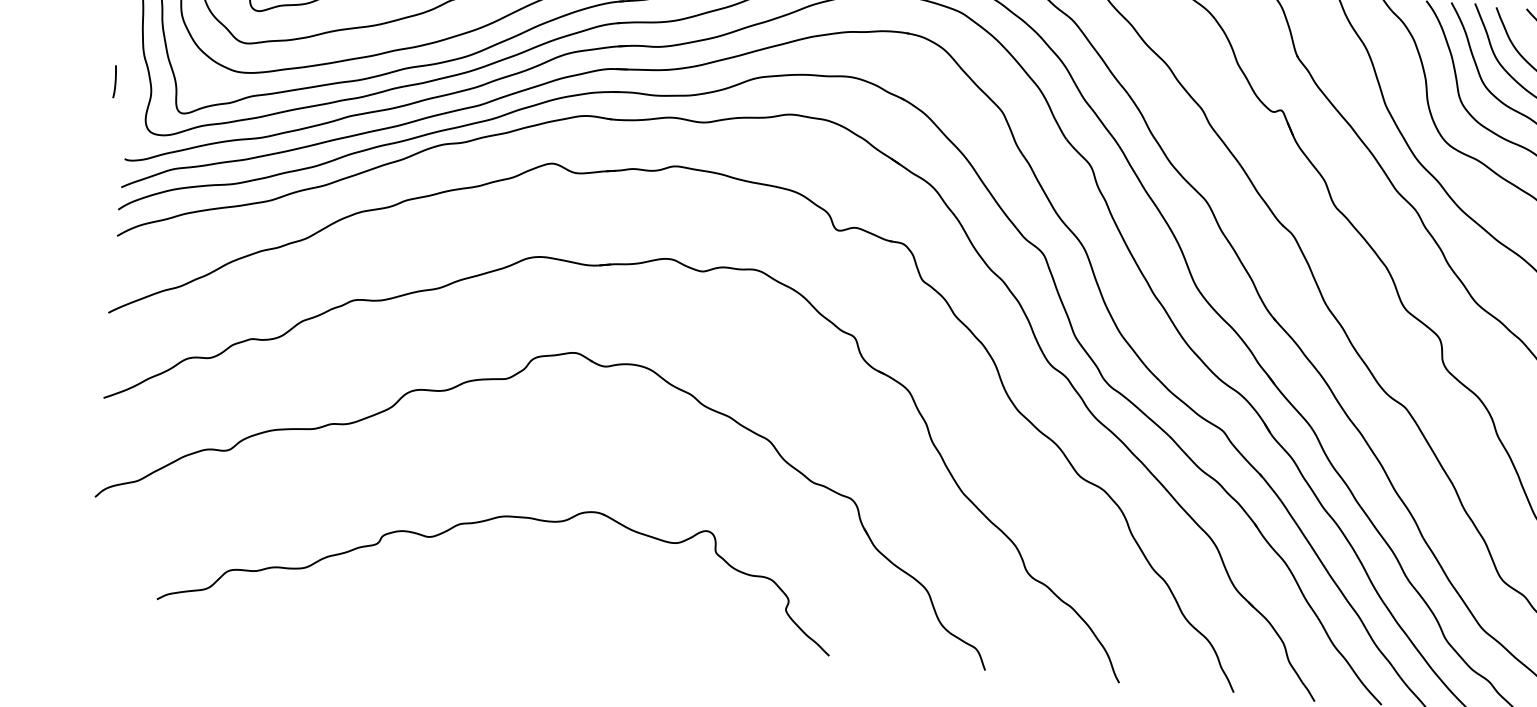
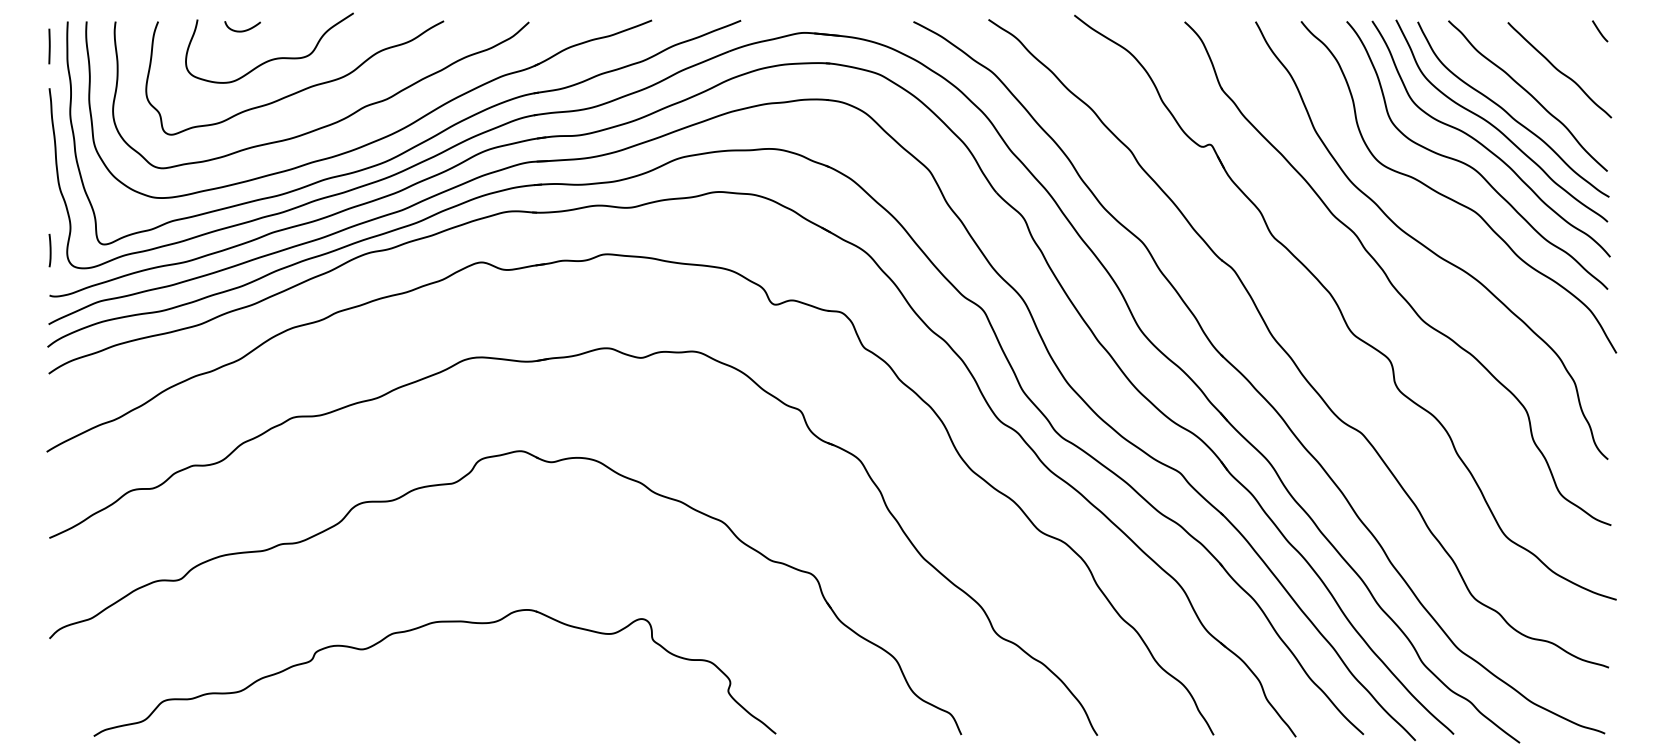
line: (114, 81) -> (49, 250), moved
part: (485, 522) -> (417, 629), moved

